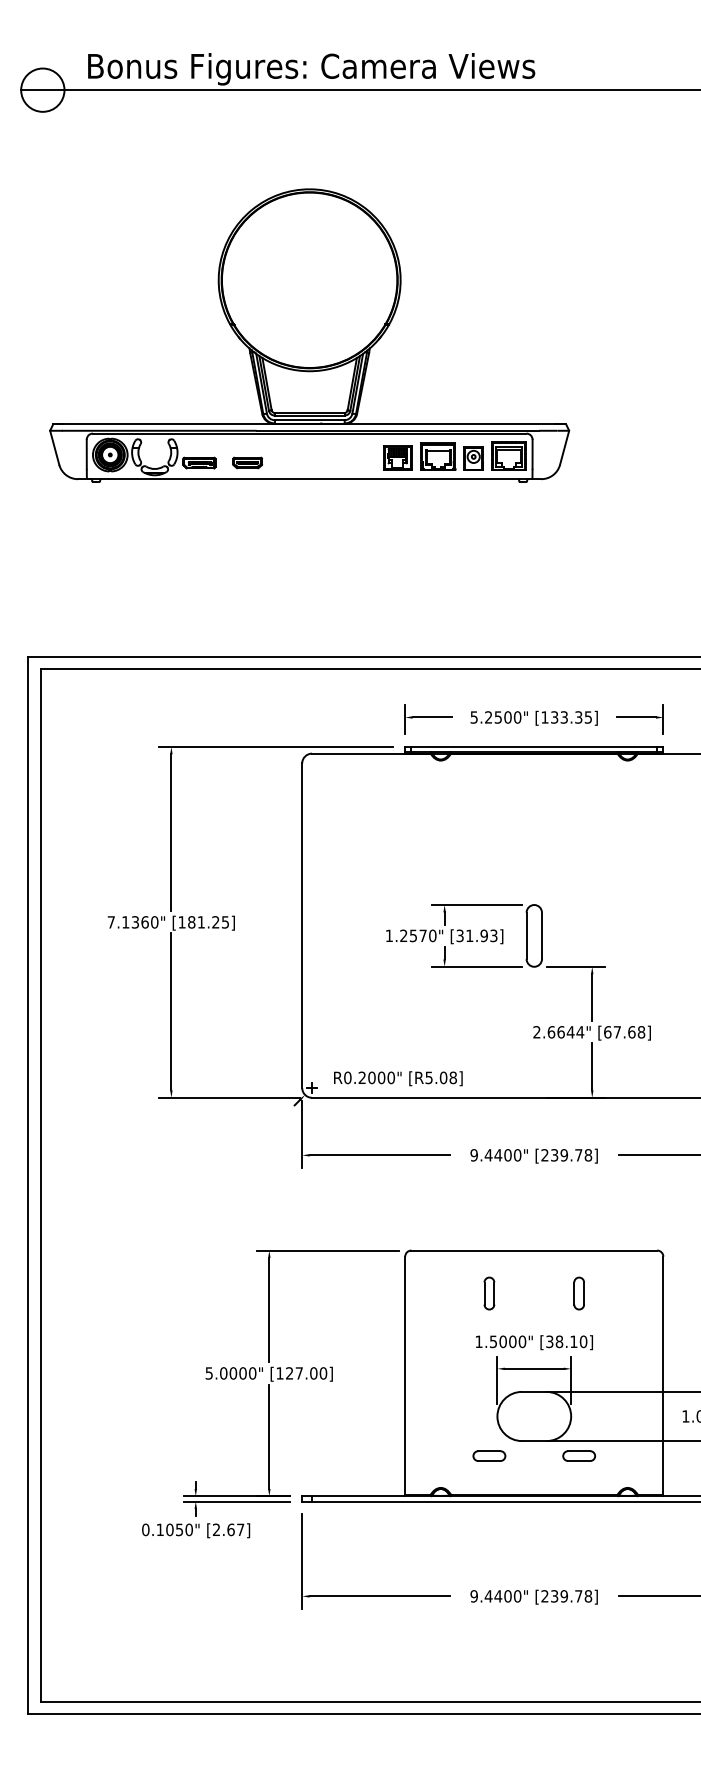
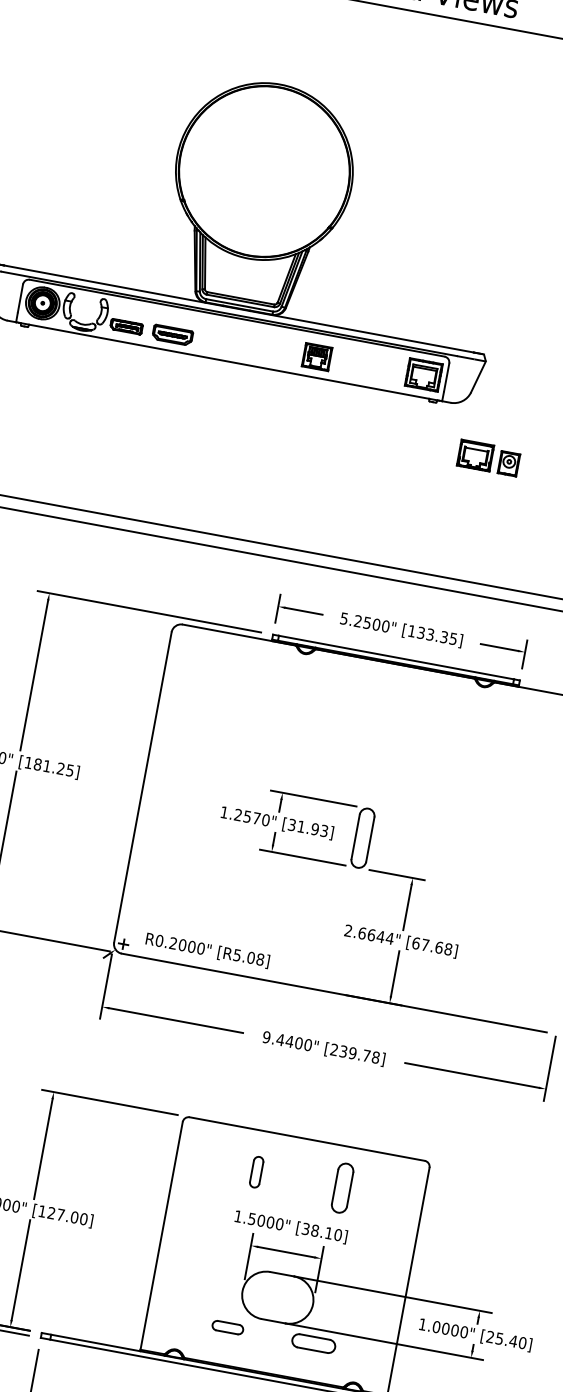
part: (451, 456) -> (488, 457), moved
part: (247, 462) -> (172, 334), size x1.4
part: (578, 1293) -> (341, 1187), size x1.6
part: (578, 1455) -> (313, 1342), size x1.4

